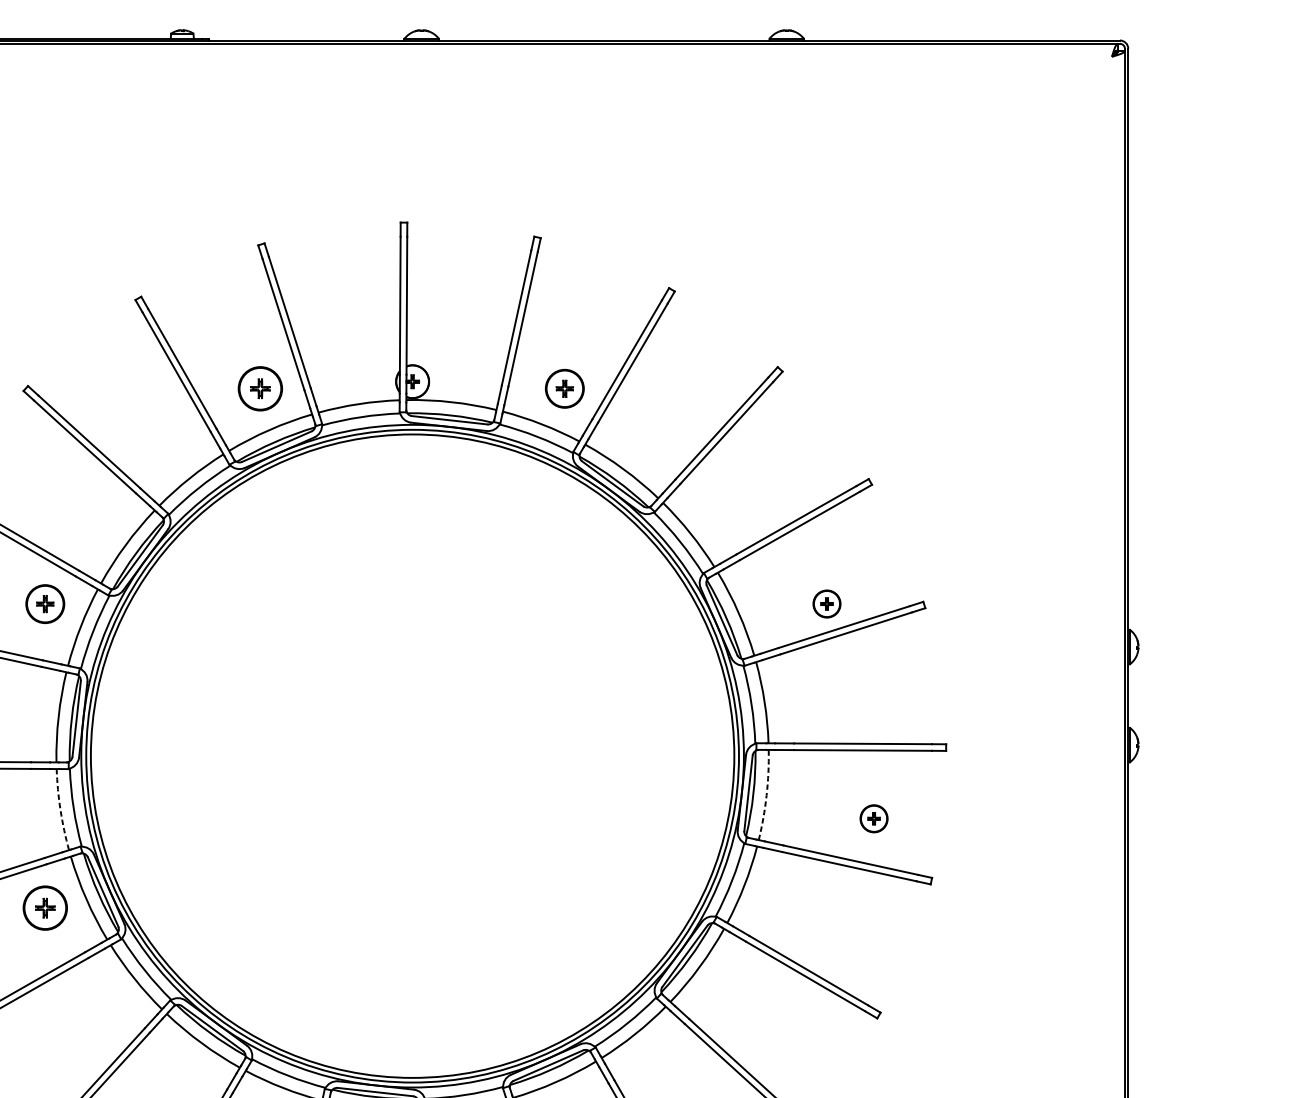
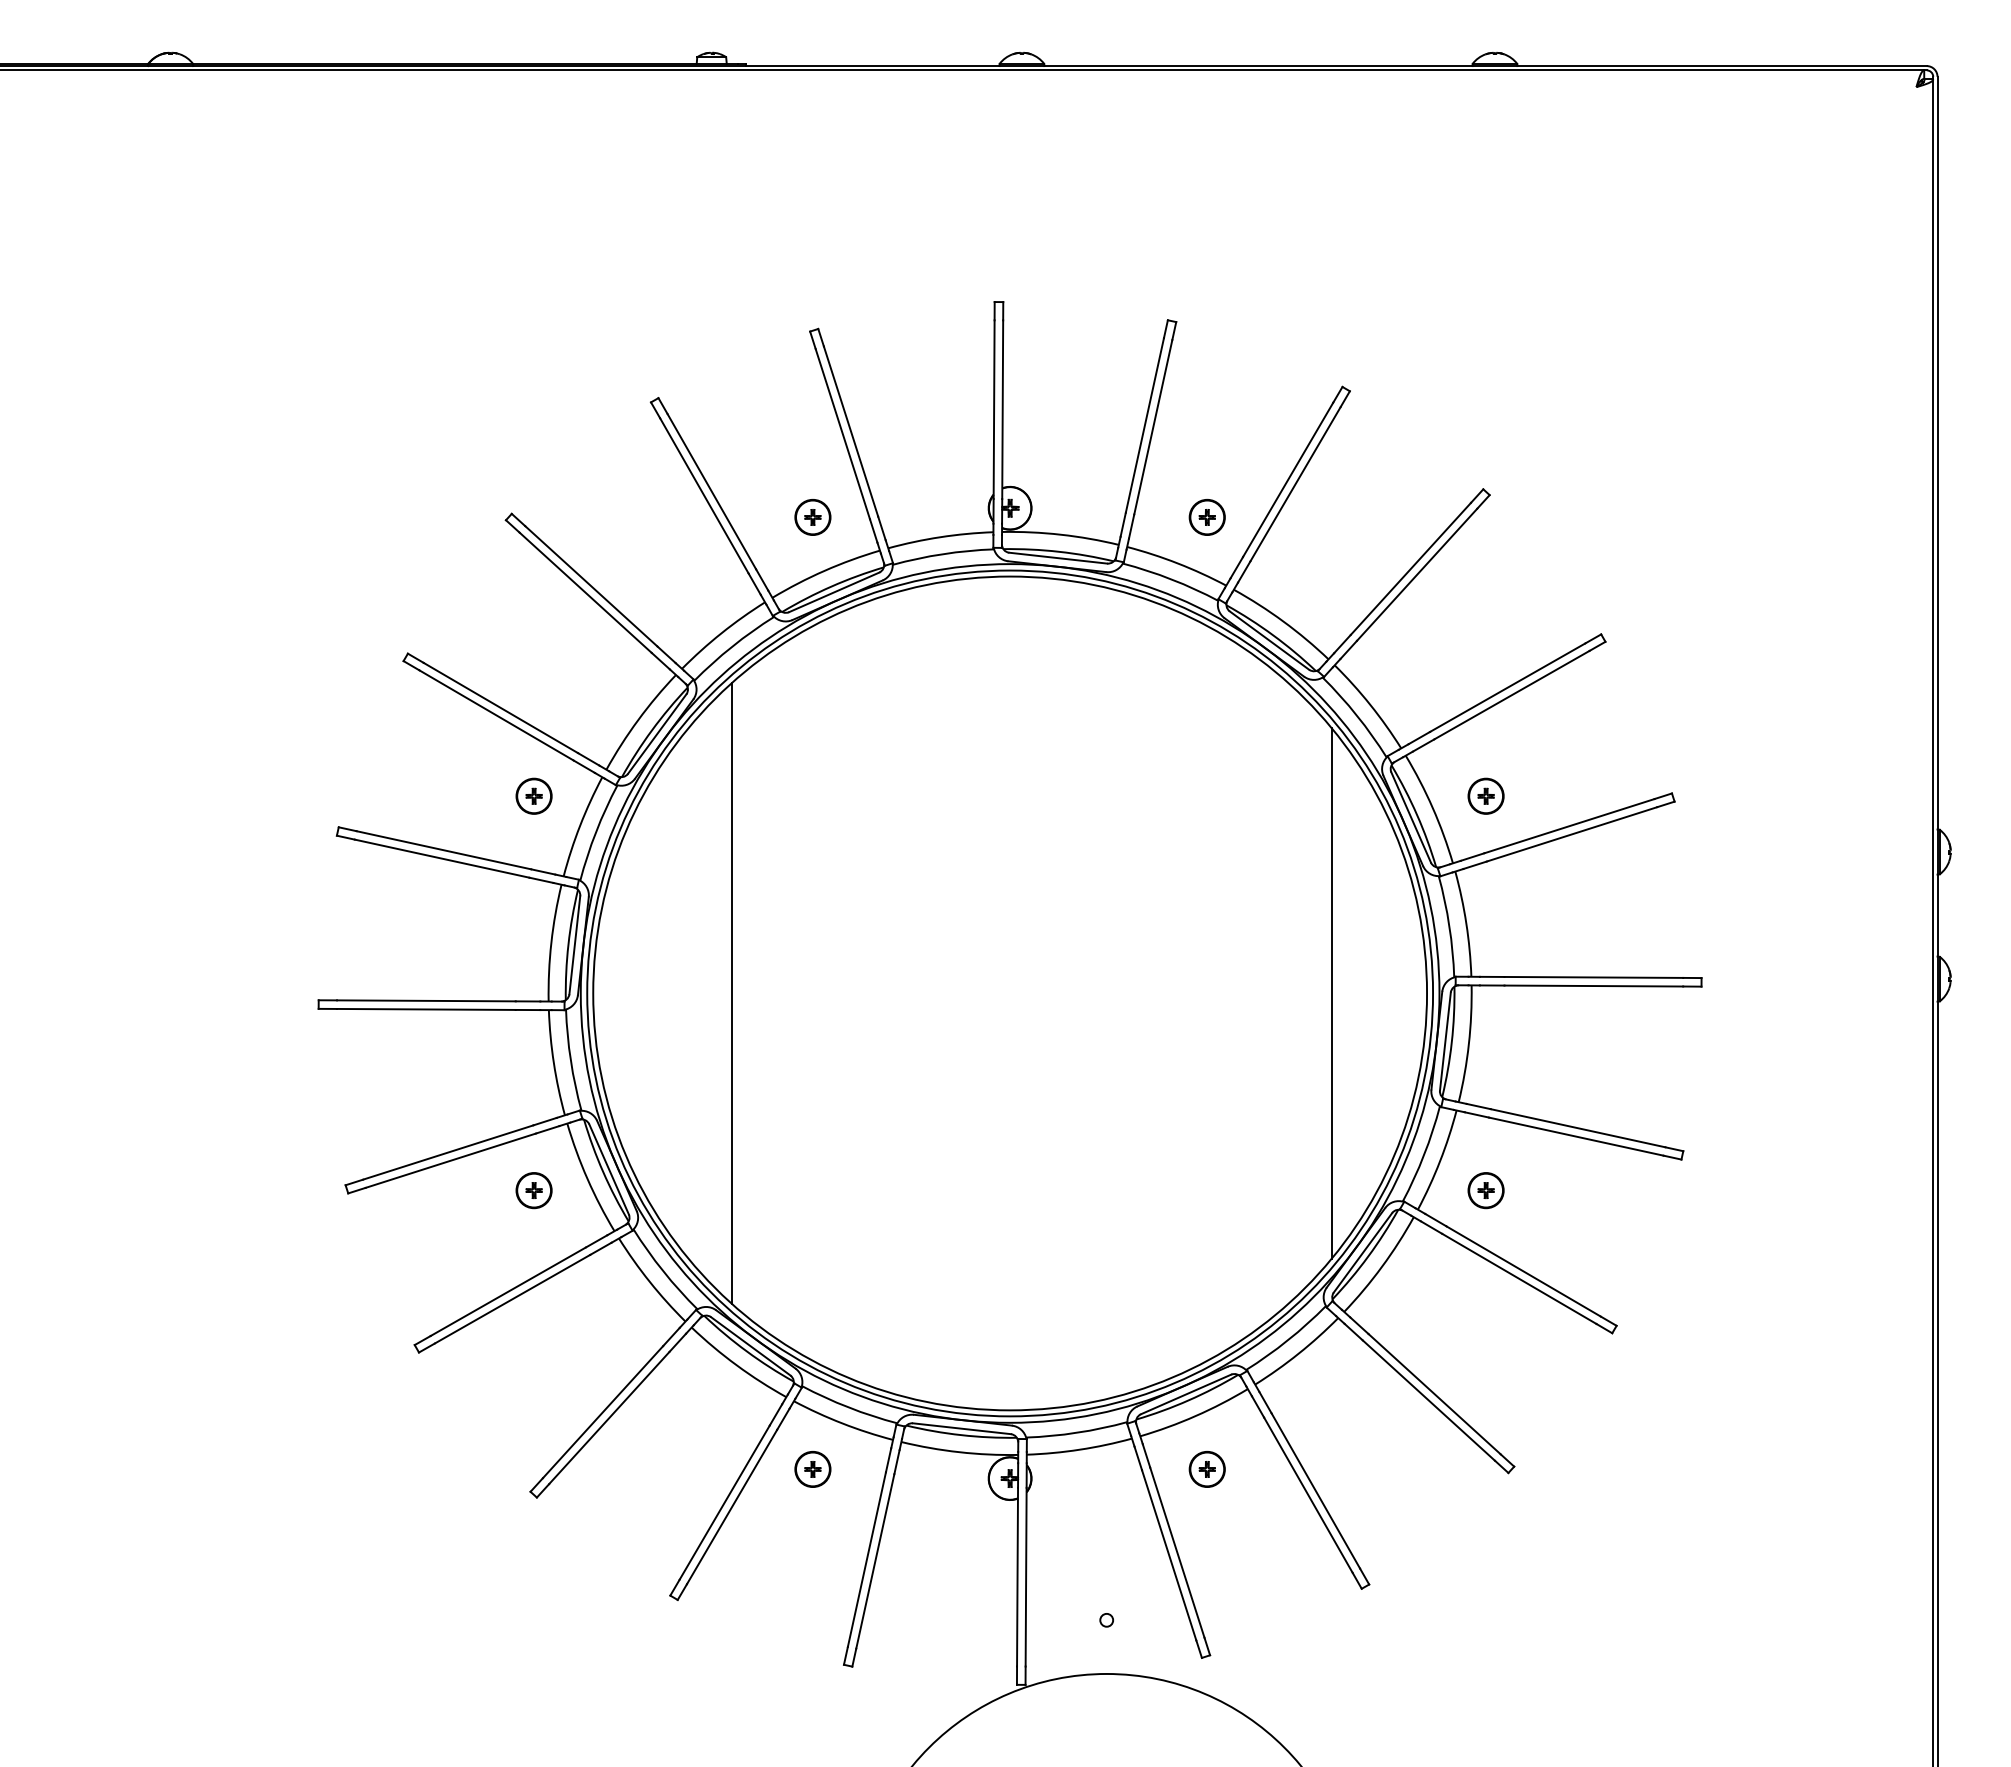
part: (260, 388) -> (812, 517), size x0.62
part: (564, 388) -> (1206, 517), size x0.71
part: (44, 603) -> (533, 795), size x0.71
part: (826, 603) -> (1485, 795), moved
line: (197, 756) -> (731, 993), added
line: (660, 756) -> (1331, 993), added
arc: (766, 795) -> (1468, 1044), dashed -> solid
arc: (60, 810) -> (553, 1063), dashed -> solid
part: (873, 818) -> (1485, 1190), moved
part: (44, 908) -> (533, 1190), size x0.62

